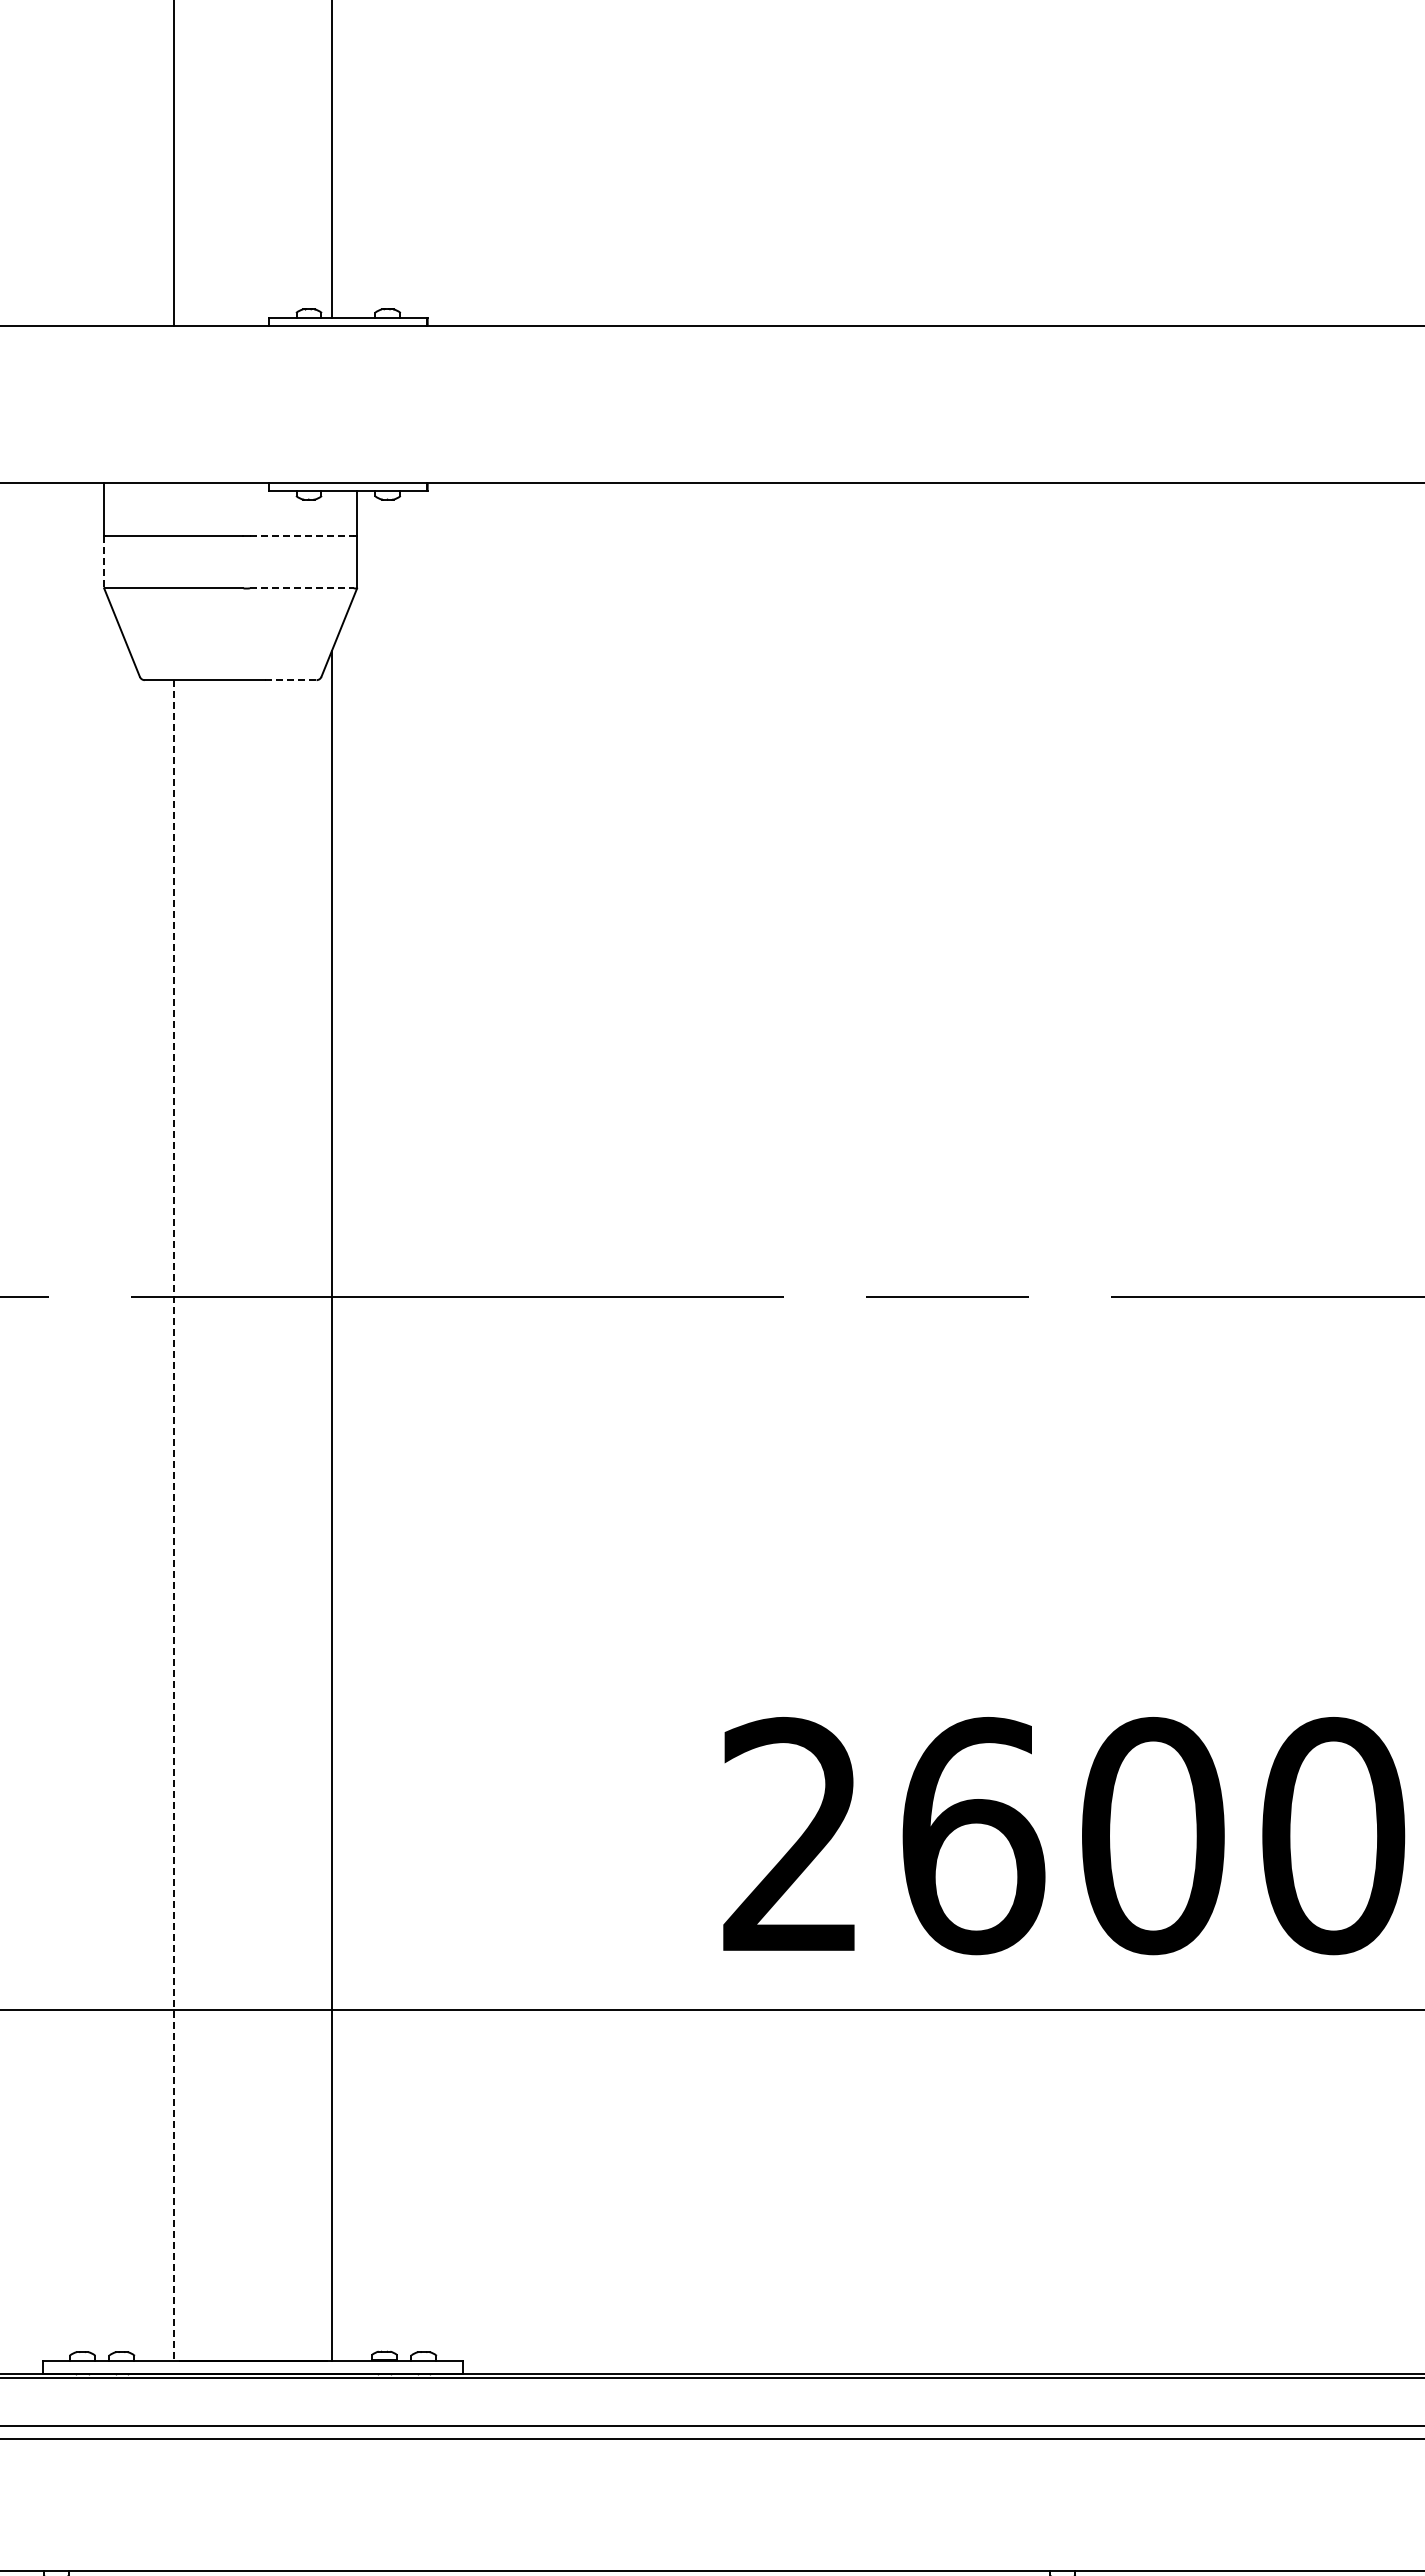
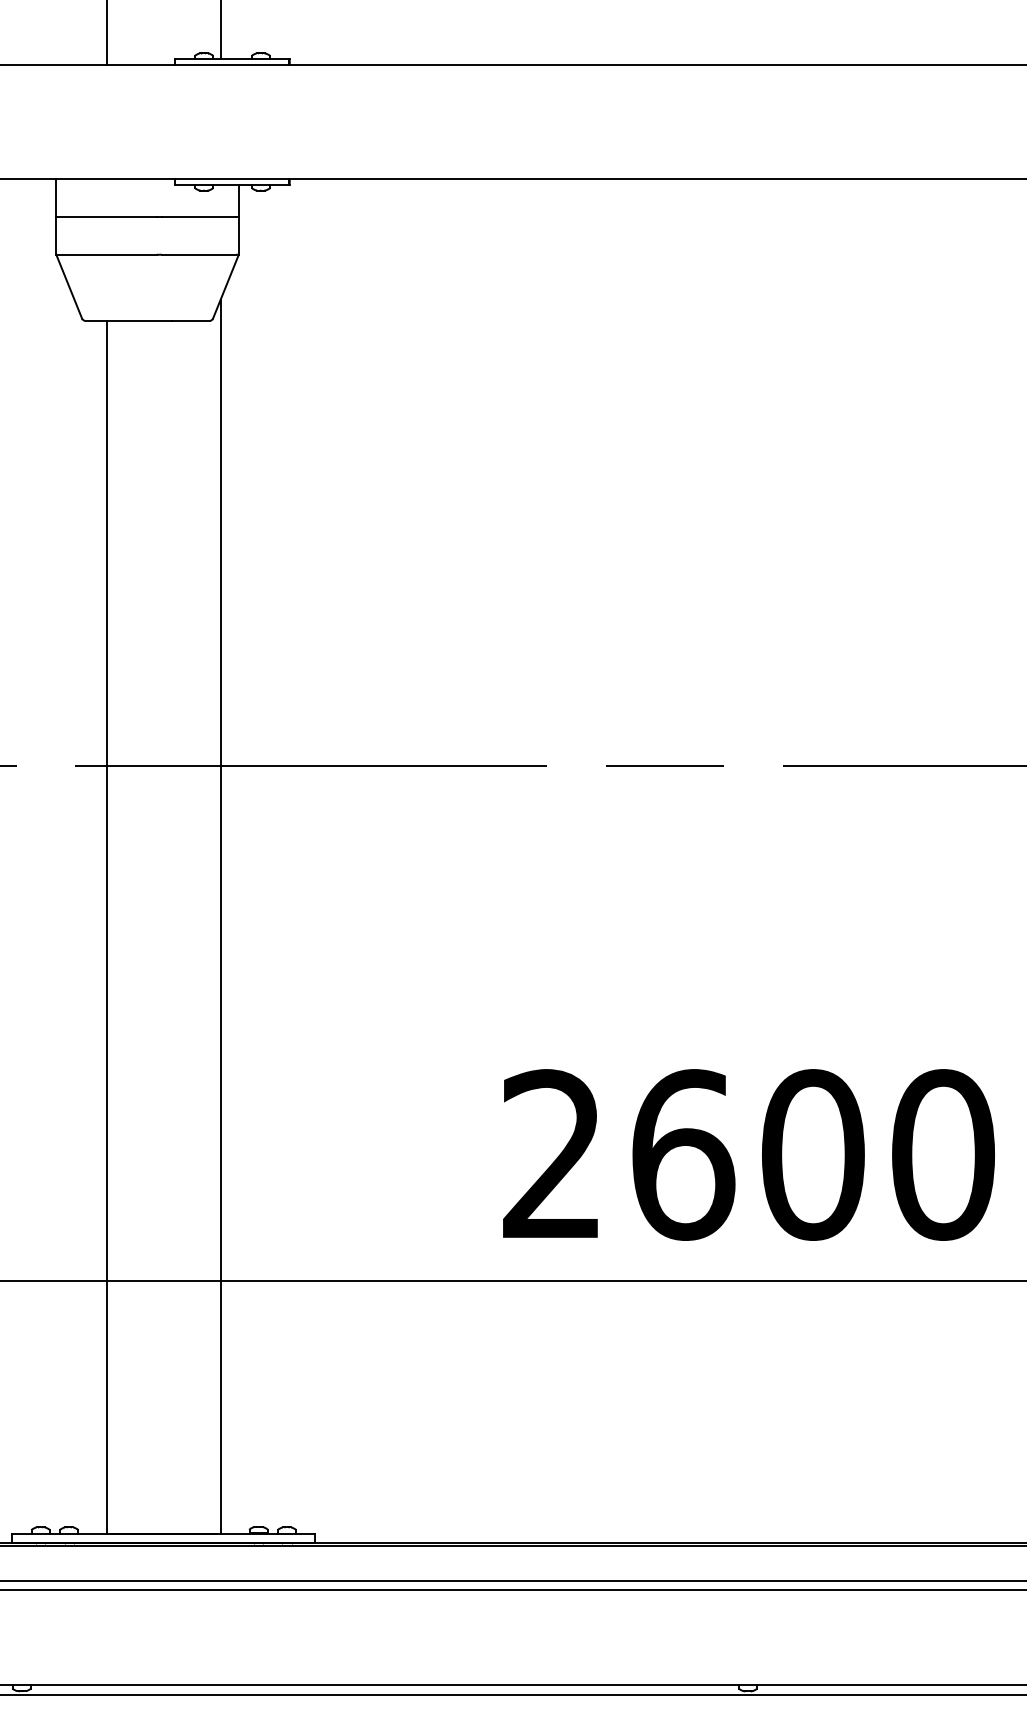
line: (301, 535) -> (198, 216), dashed -> solid
line: (104, 562) -> (56, 236), dashed -> solid
line: (301, 588) -> (198, 254), dashed -> solid
line: (290, 680) -> (190, 321), dashed -> solid
line: (174, 1520) -> (107, 927), dashed -> solid

